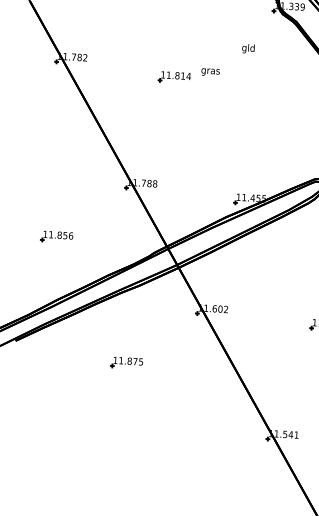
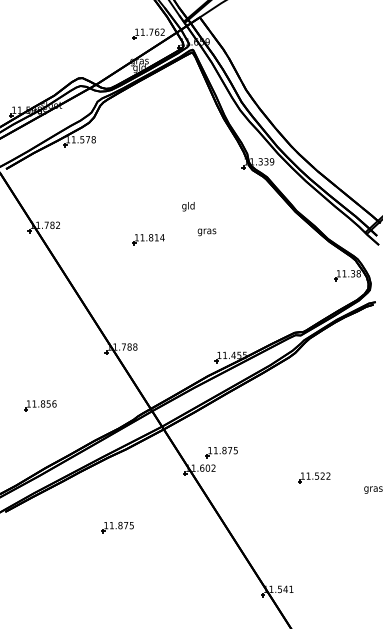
text: (248, 48) -> (188, 206), moved
text: (210, 72) -> (206, 232), moved
part: (234, 294) -> (221, 452), added

